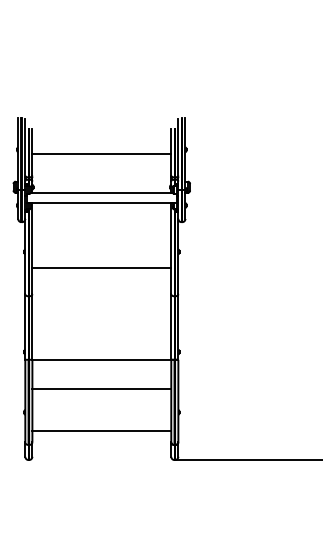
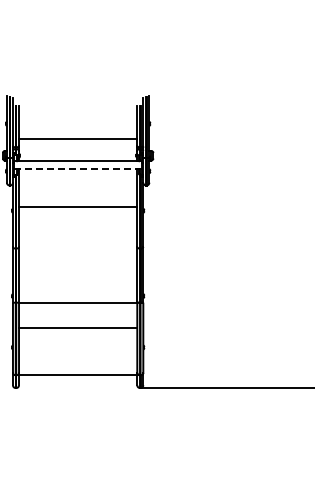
line: (102, 154) -> (78, 138), moved
line: (102, 202) -> (78, 168), solid -> dashed
line: (102, 267) -> (78, 207), moved
line: (102, 431) -> (78, 375), moved

